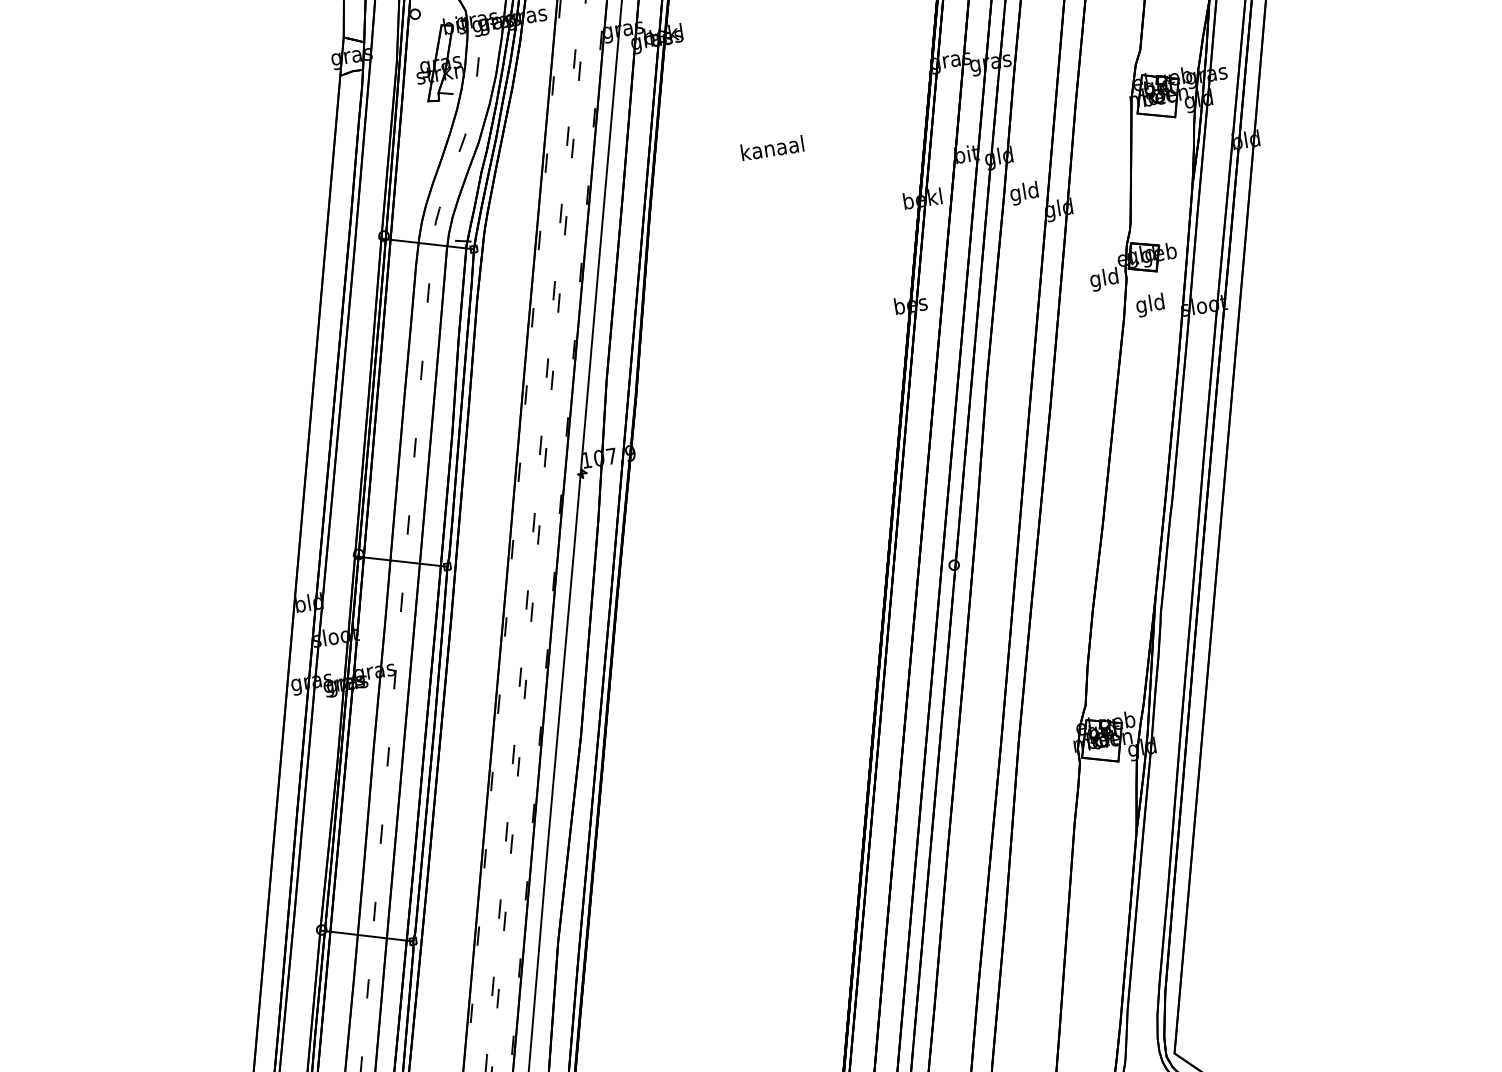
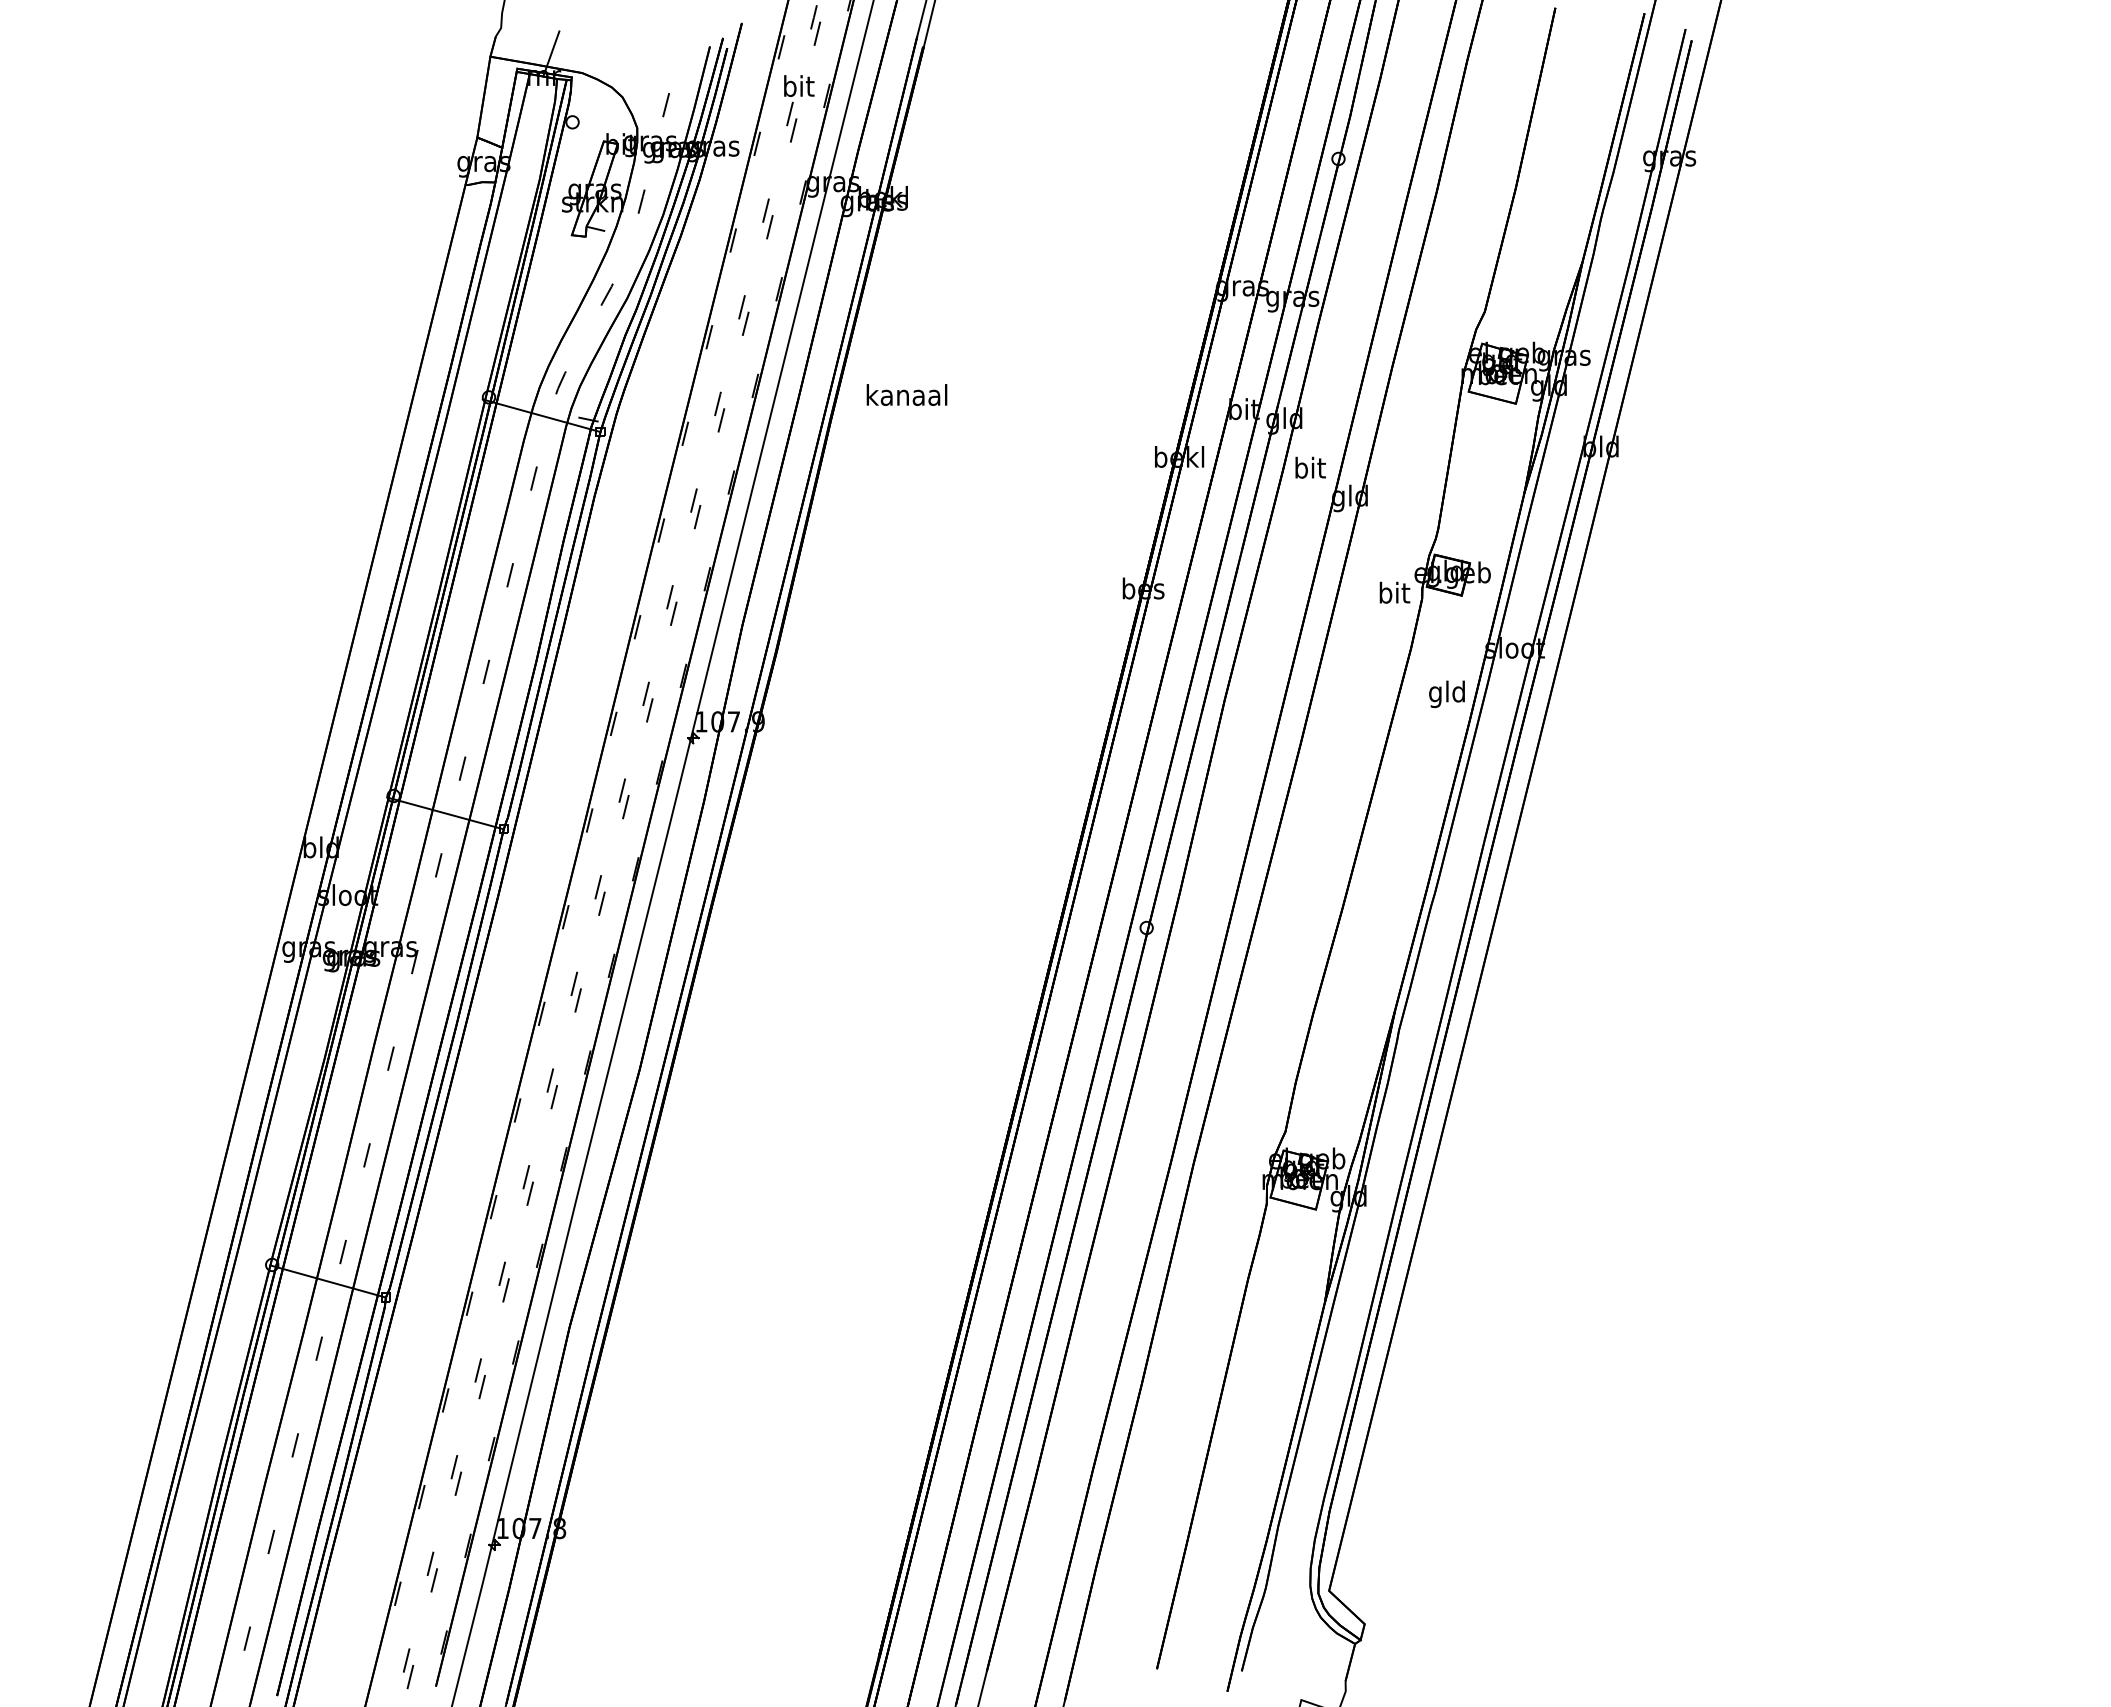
text: (772, 147) -> (906, 394), moved
text: (1024, 193) -> (1309, 470), gld -> bit
text: (1104, 279) -> (1393, 595), gld -> bit
text: (1149, 305) -> (1446, 694), moved

